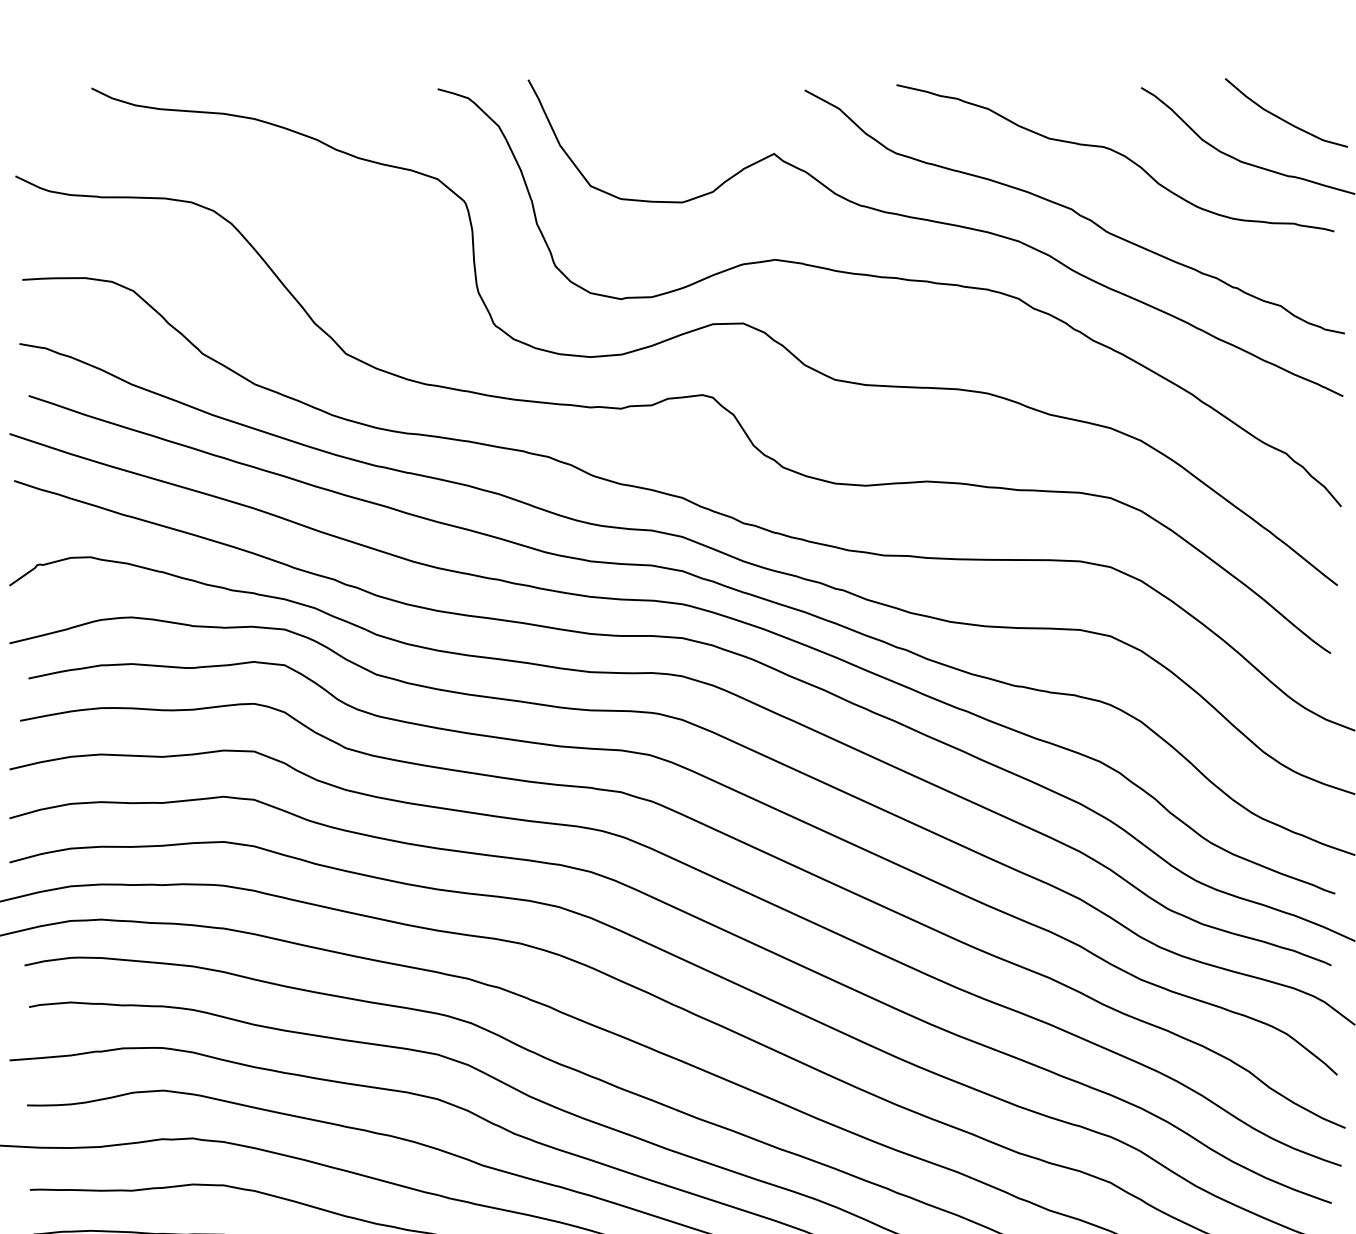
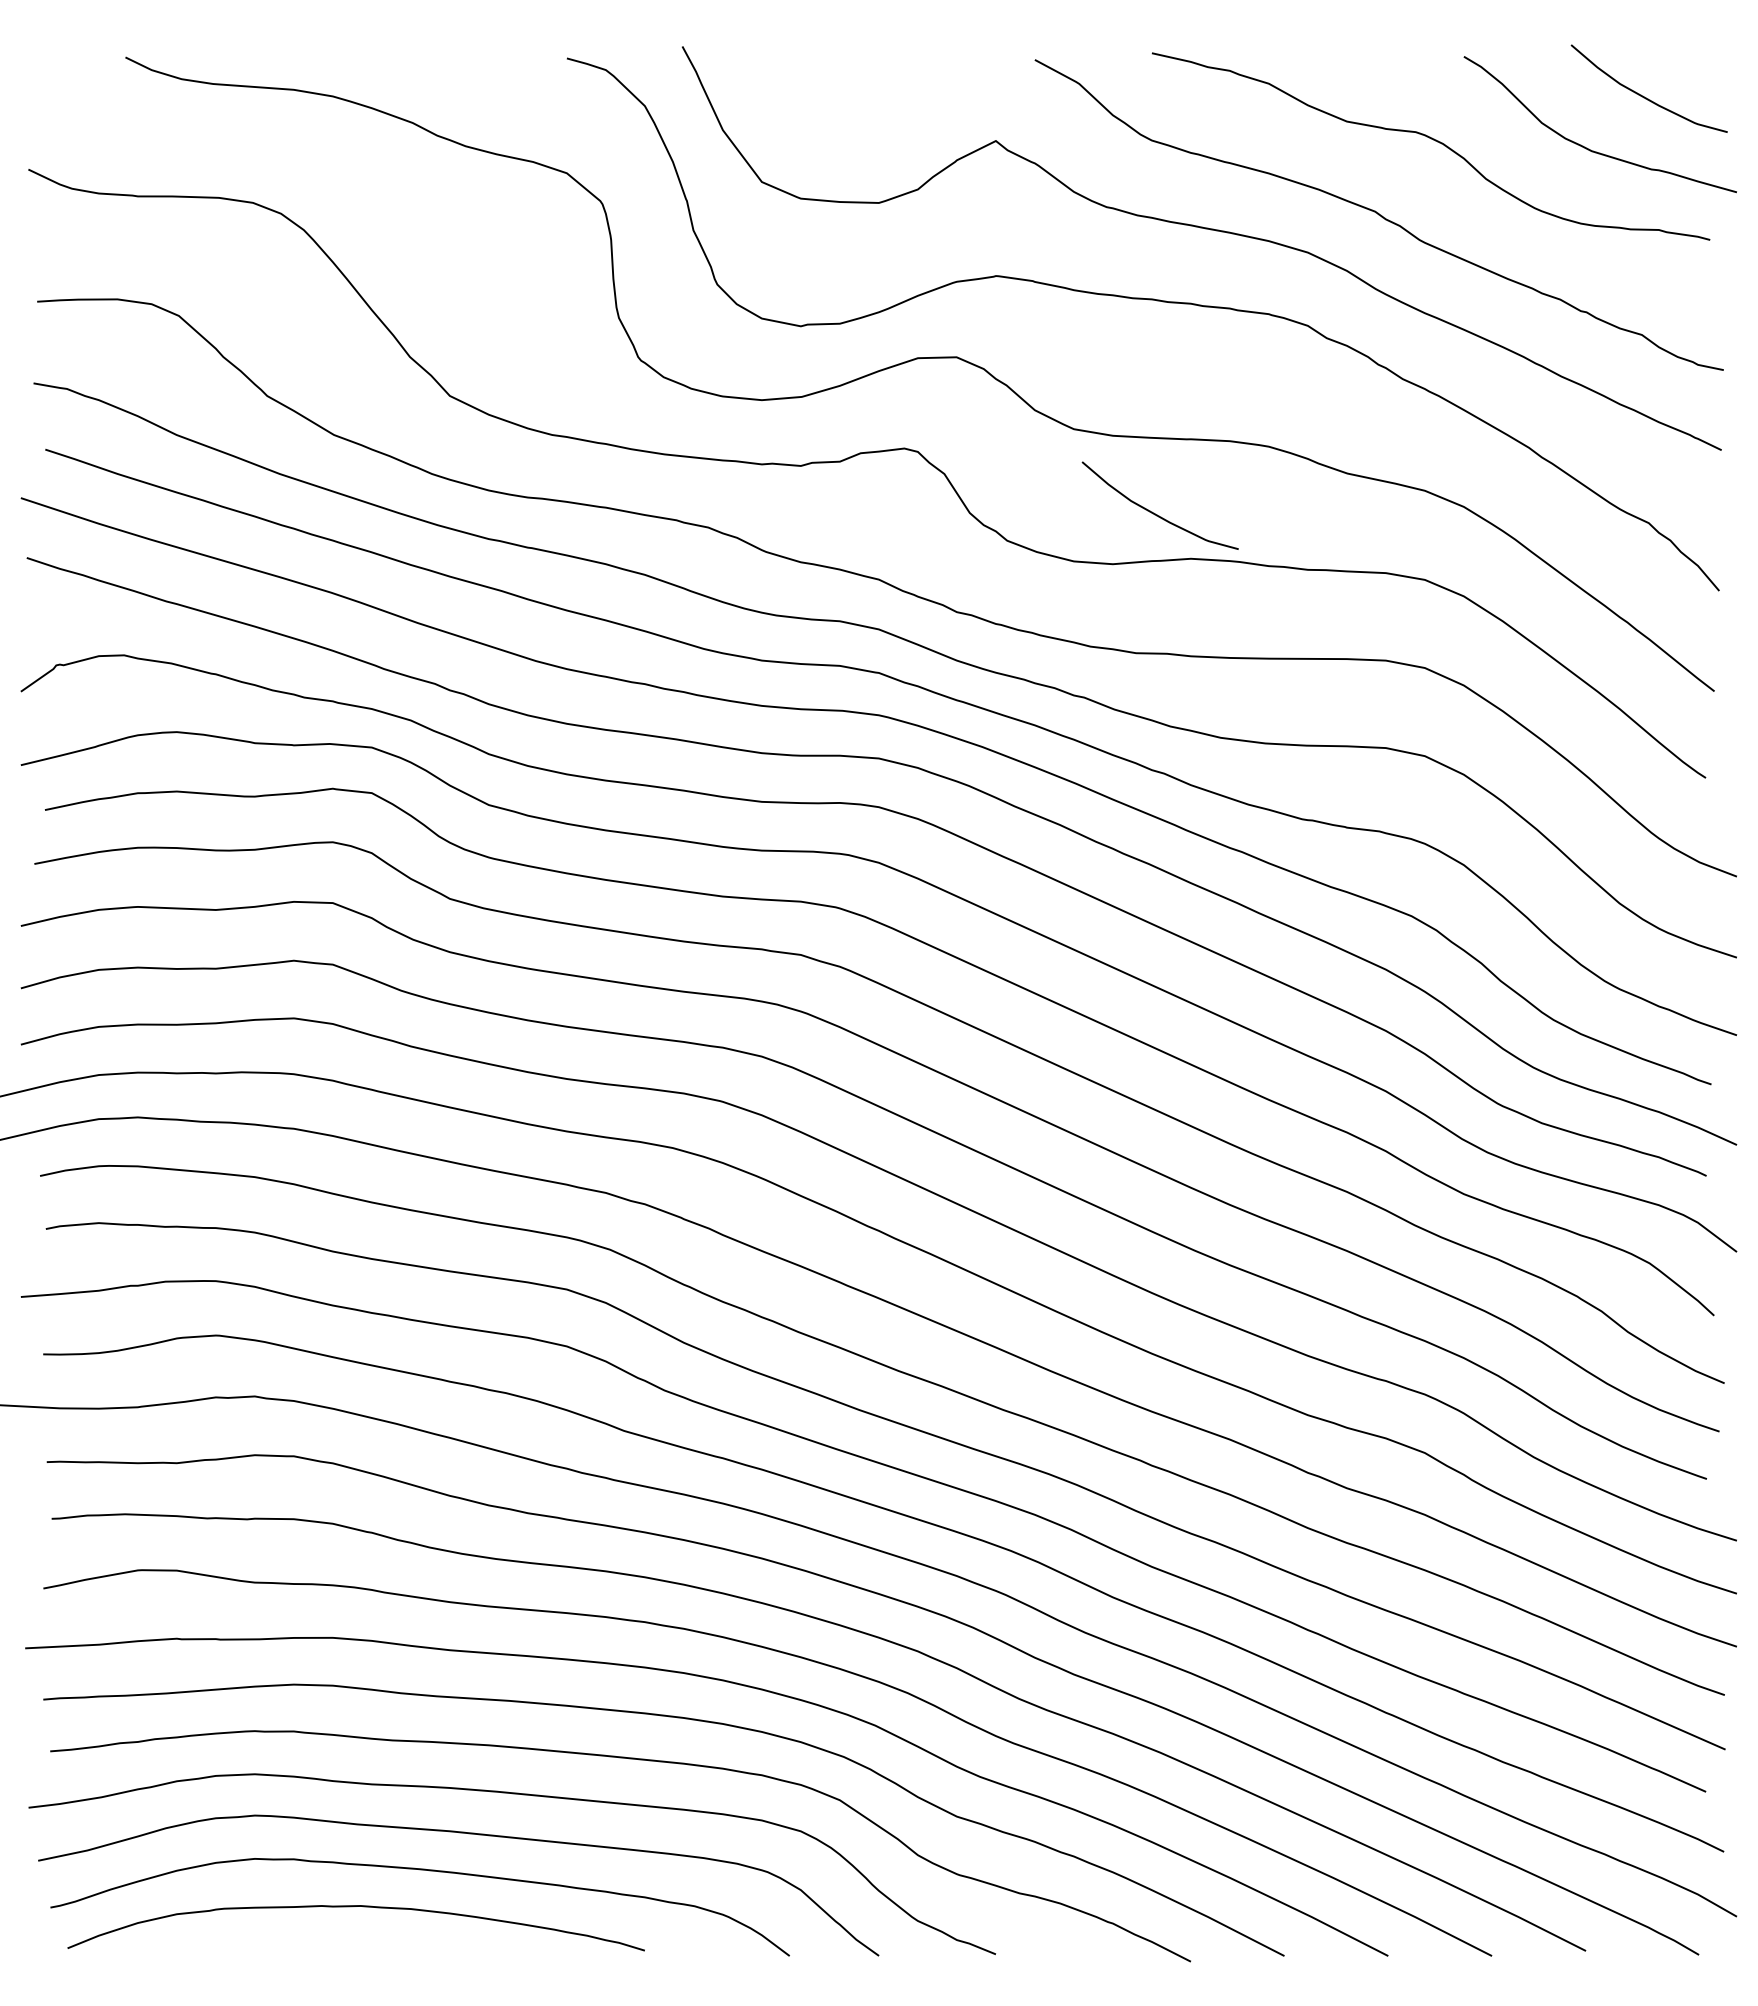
curve: (899, 446) -> (1155, 513), added

